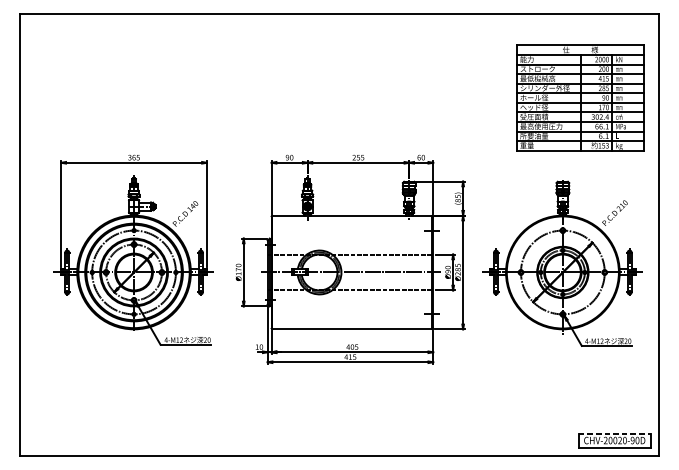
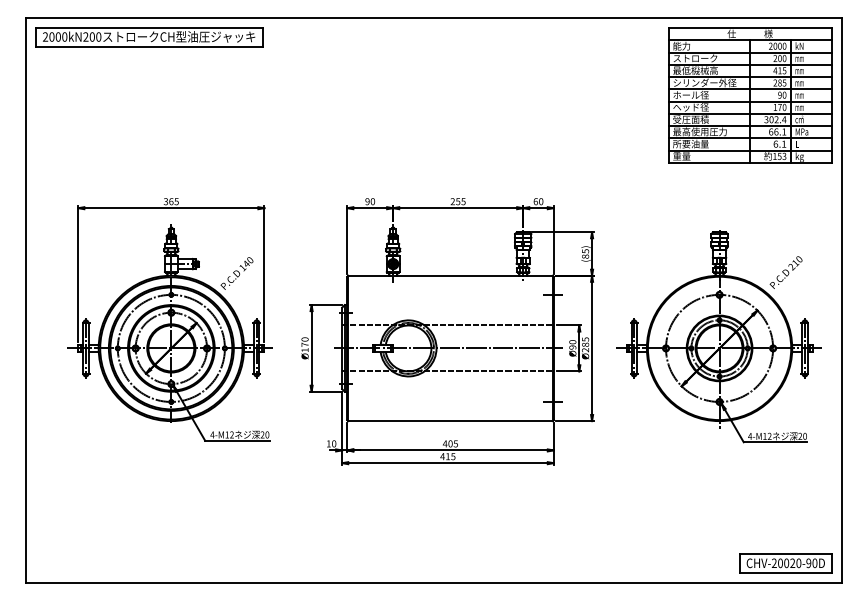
part: (116, 29) -> (149, 37), added
part: (580, 98) -> (750, 95), moved
line: (614, 433) -> (785, 554), dashed -> solid

